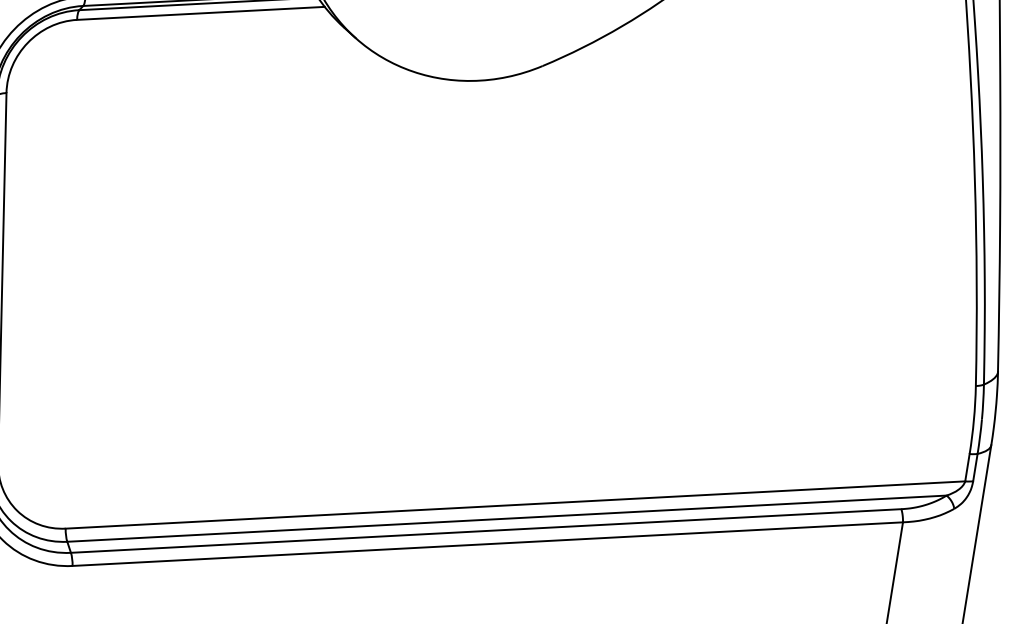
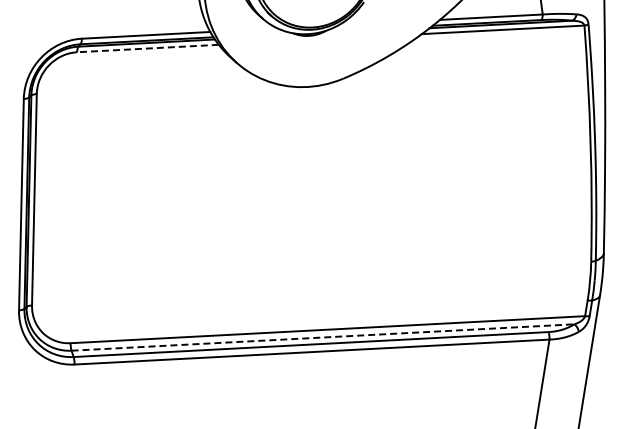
line: (201, 13) -> (148, 48), solid -> dashed
line: (507, 518) -> (323, 337), solid -> dashed

